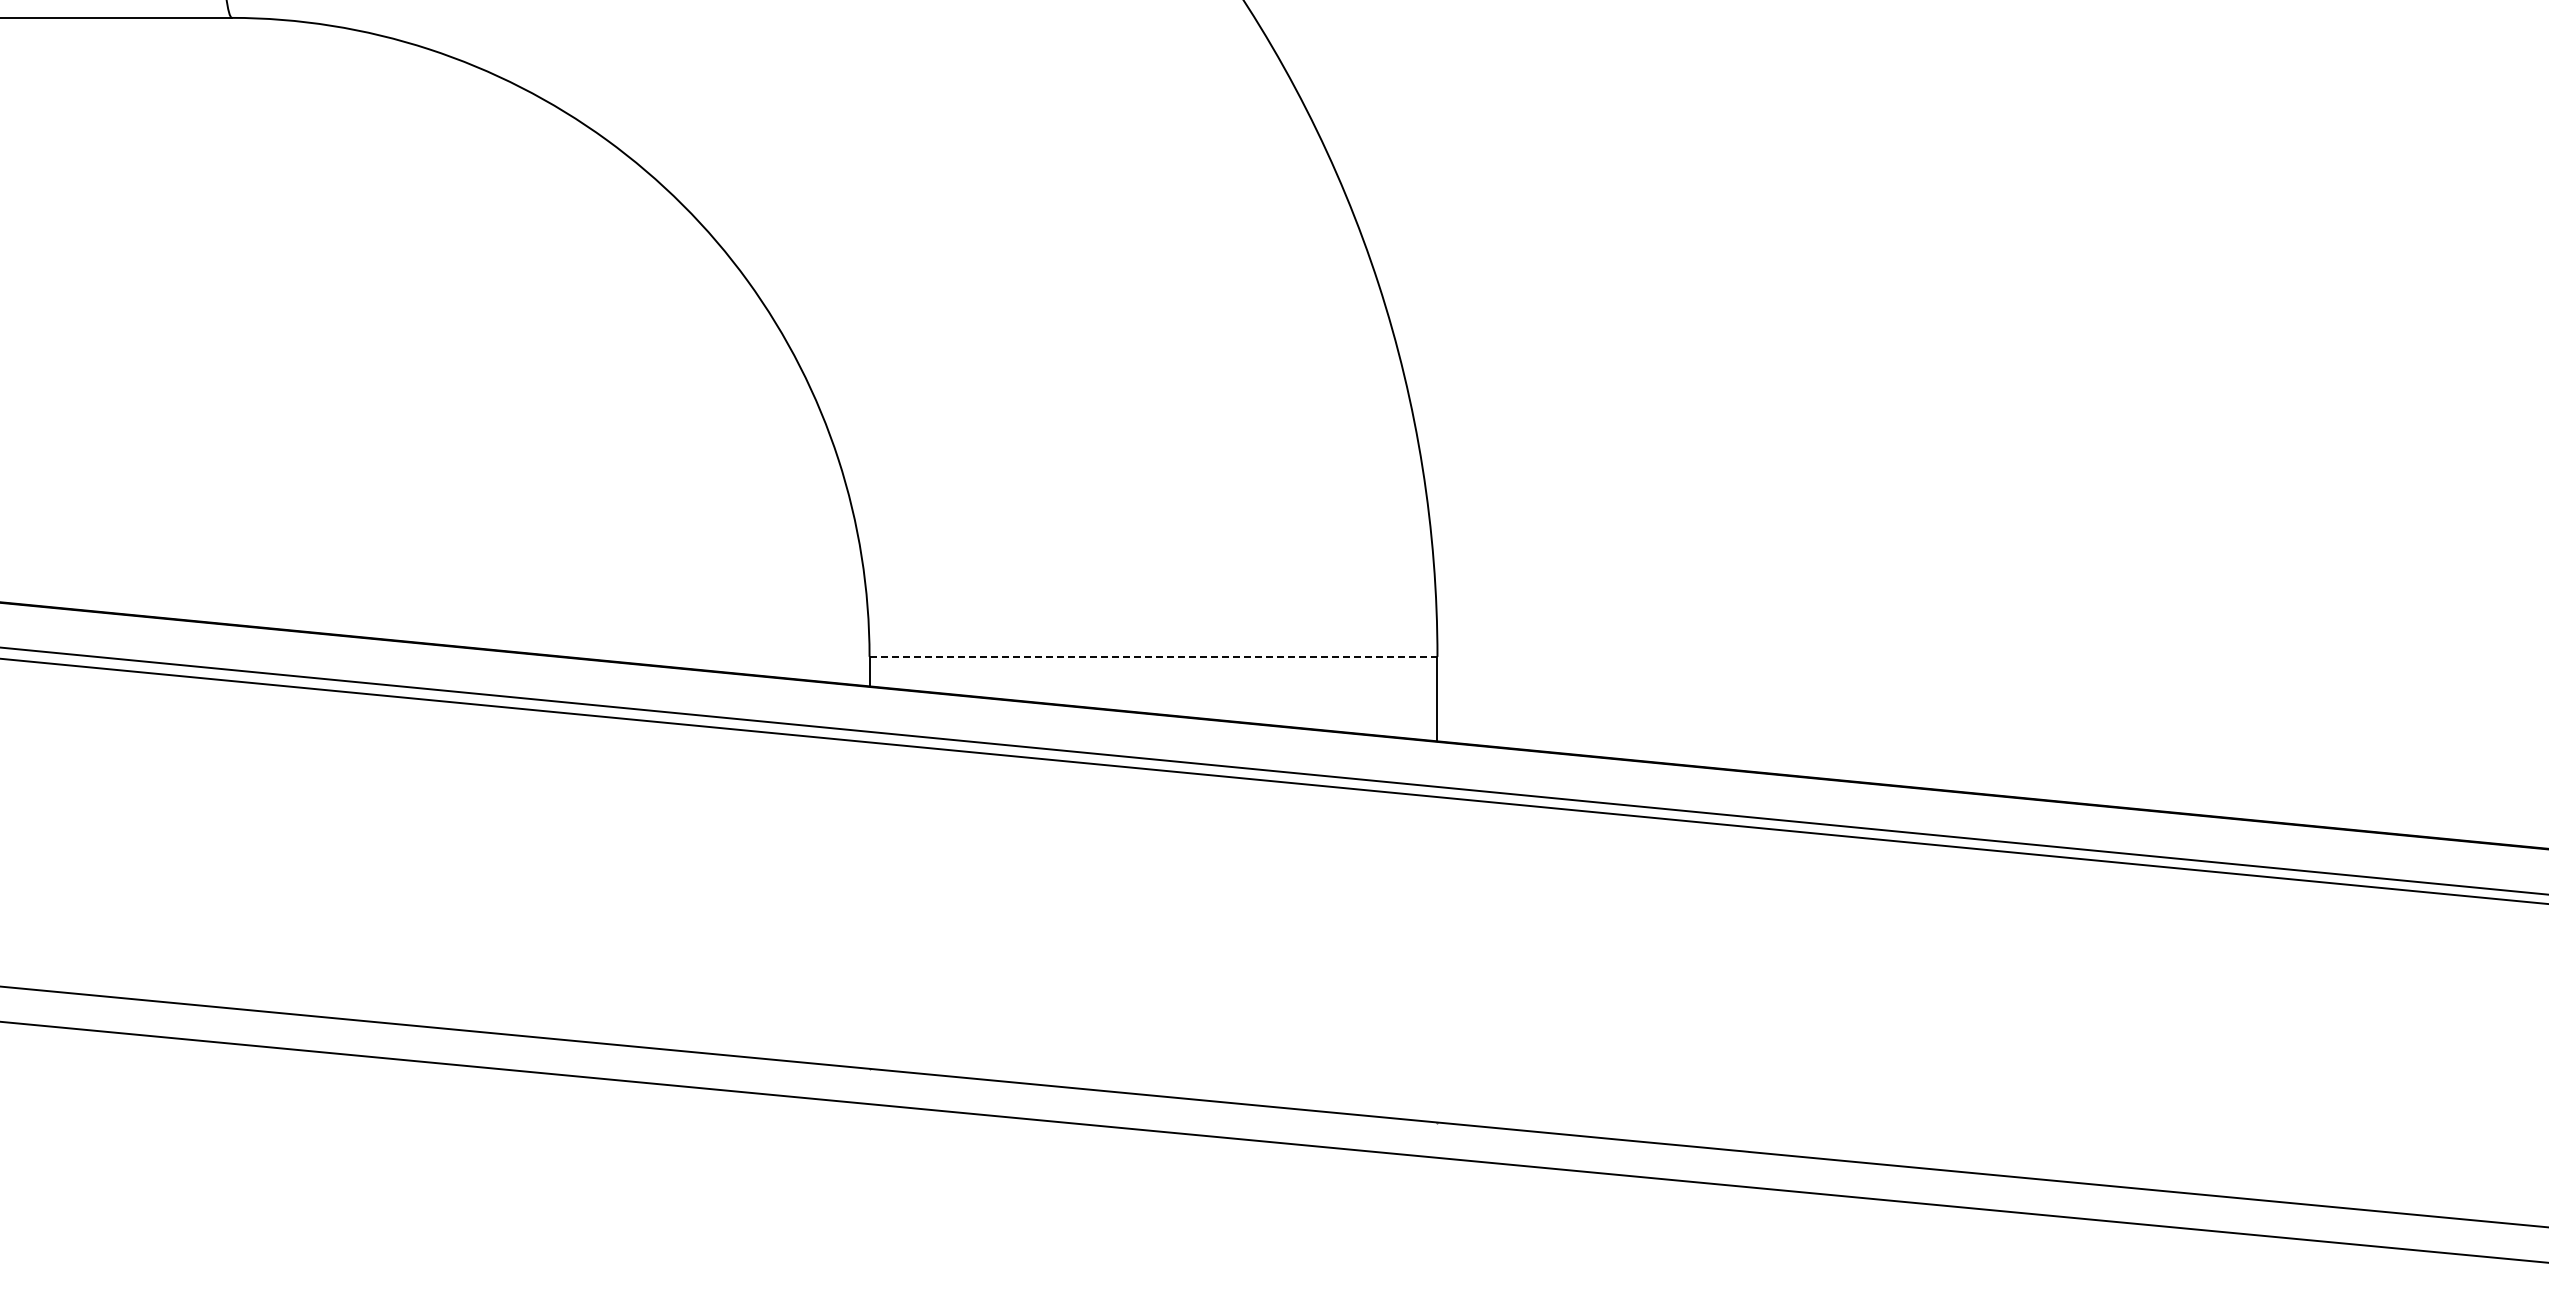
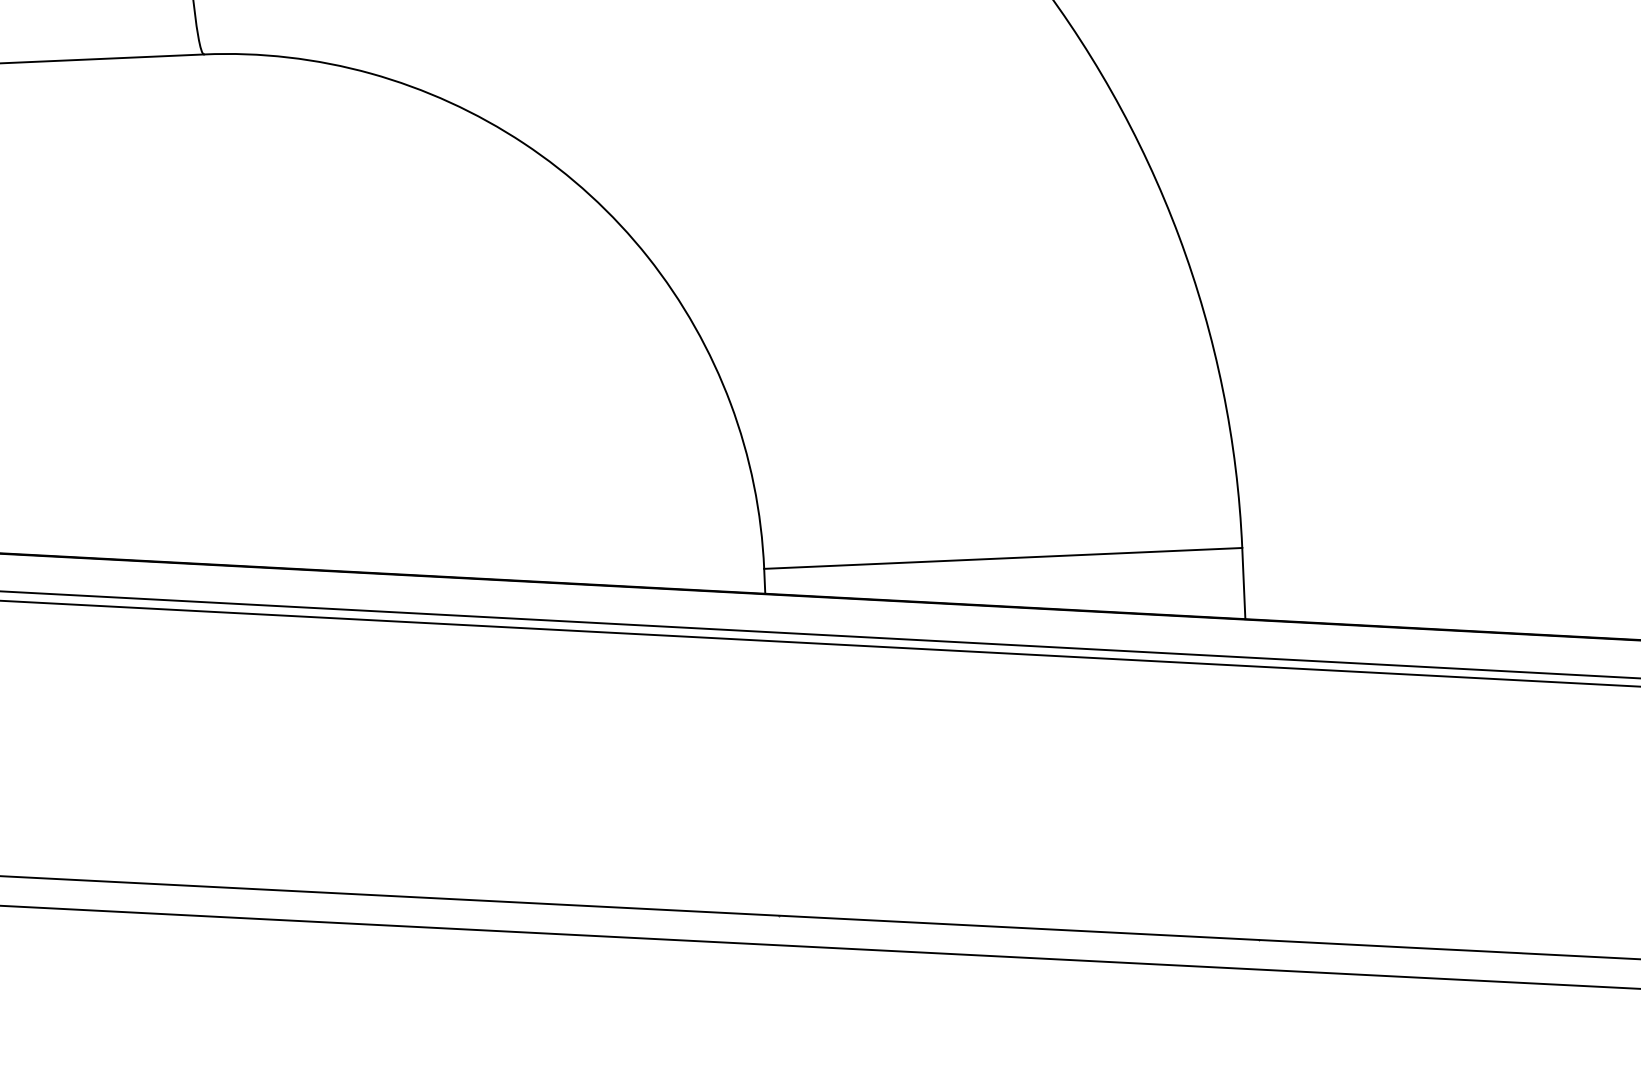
line: (1153, 656) -> (1003, 558), dashed -> solid

